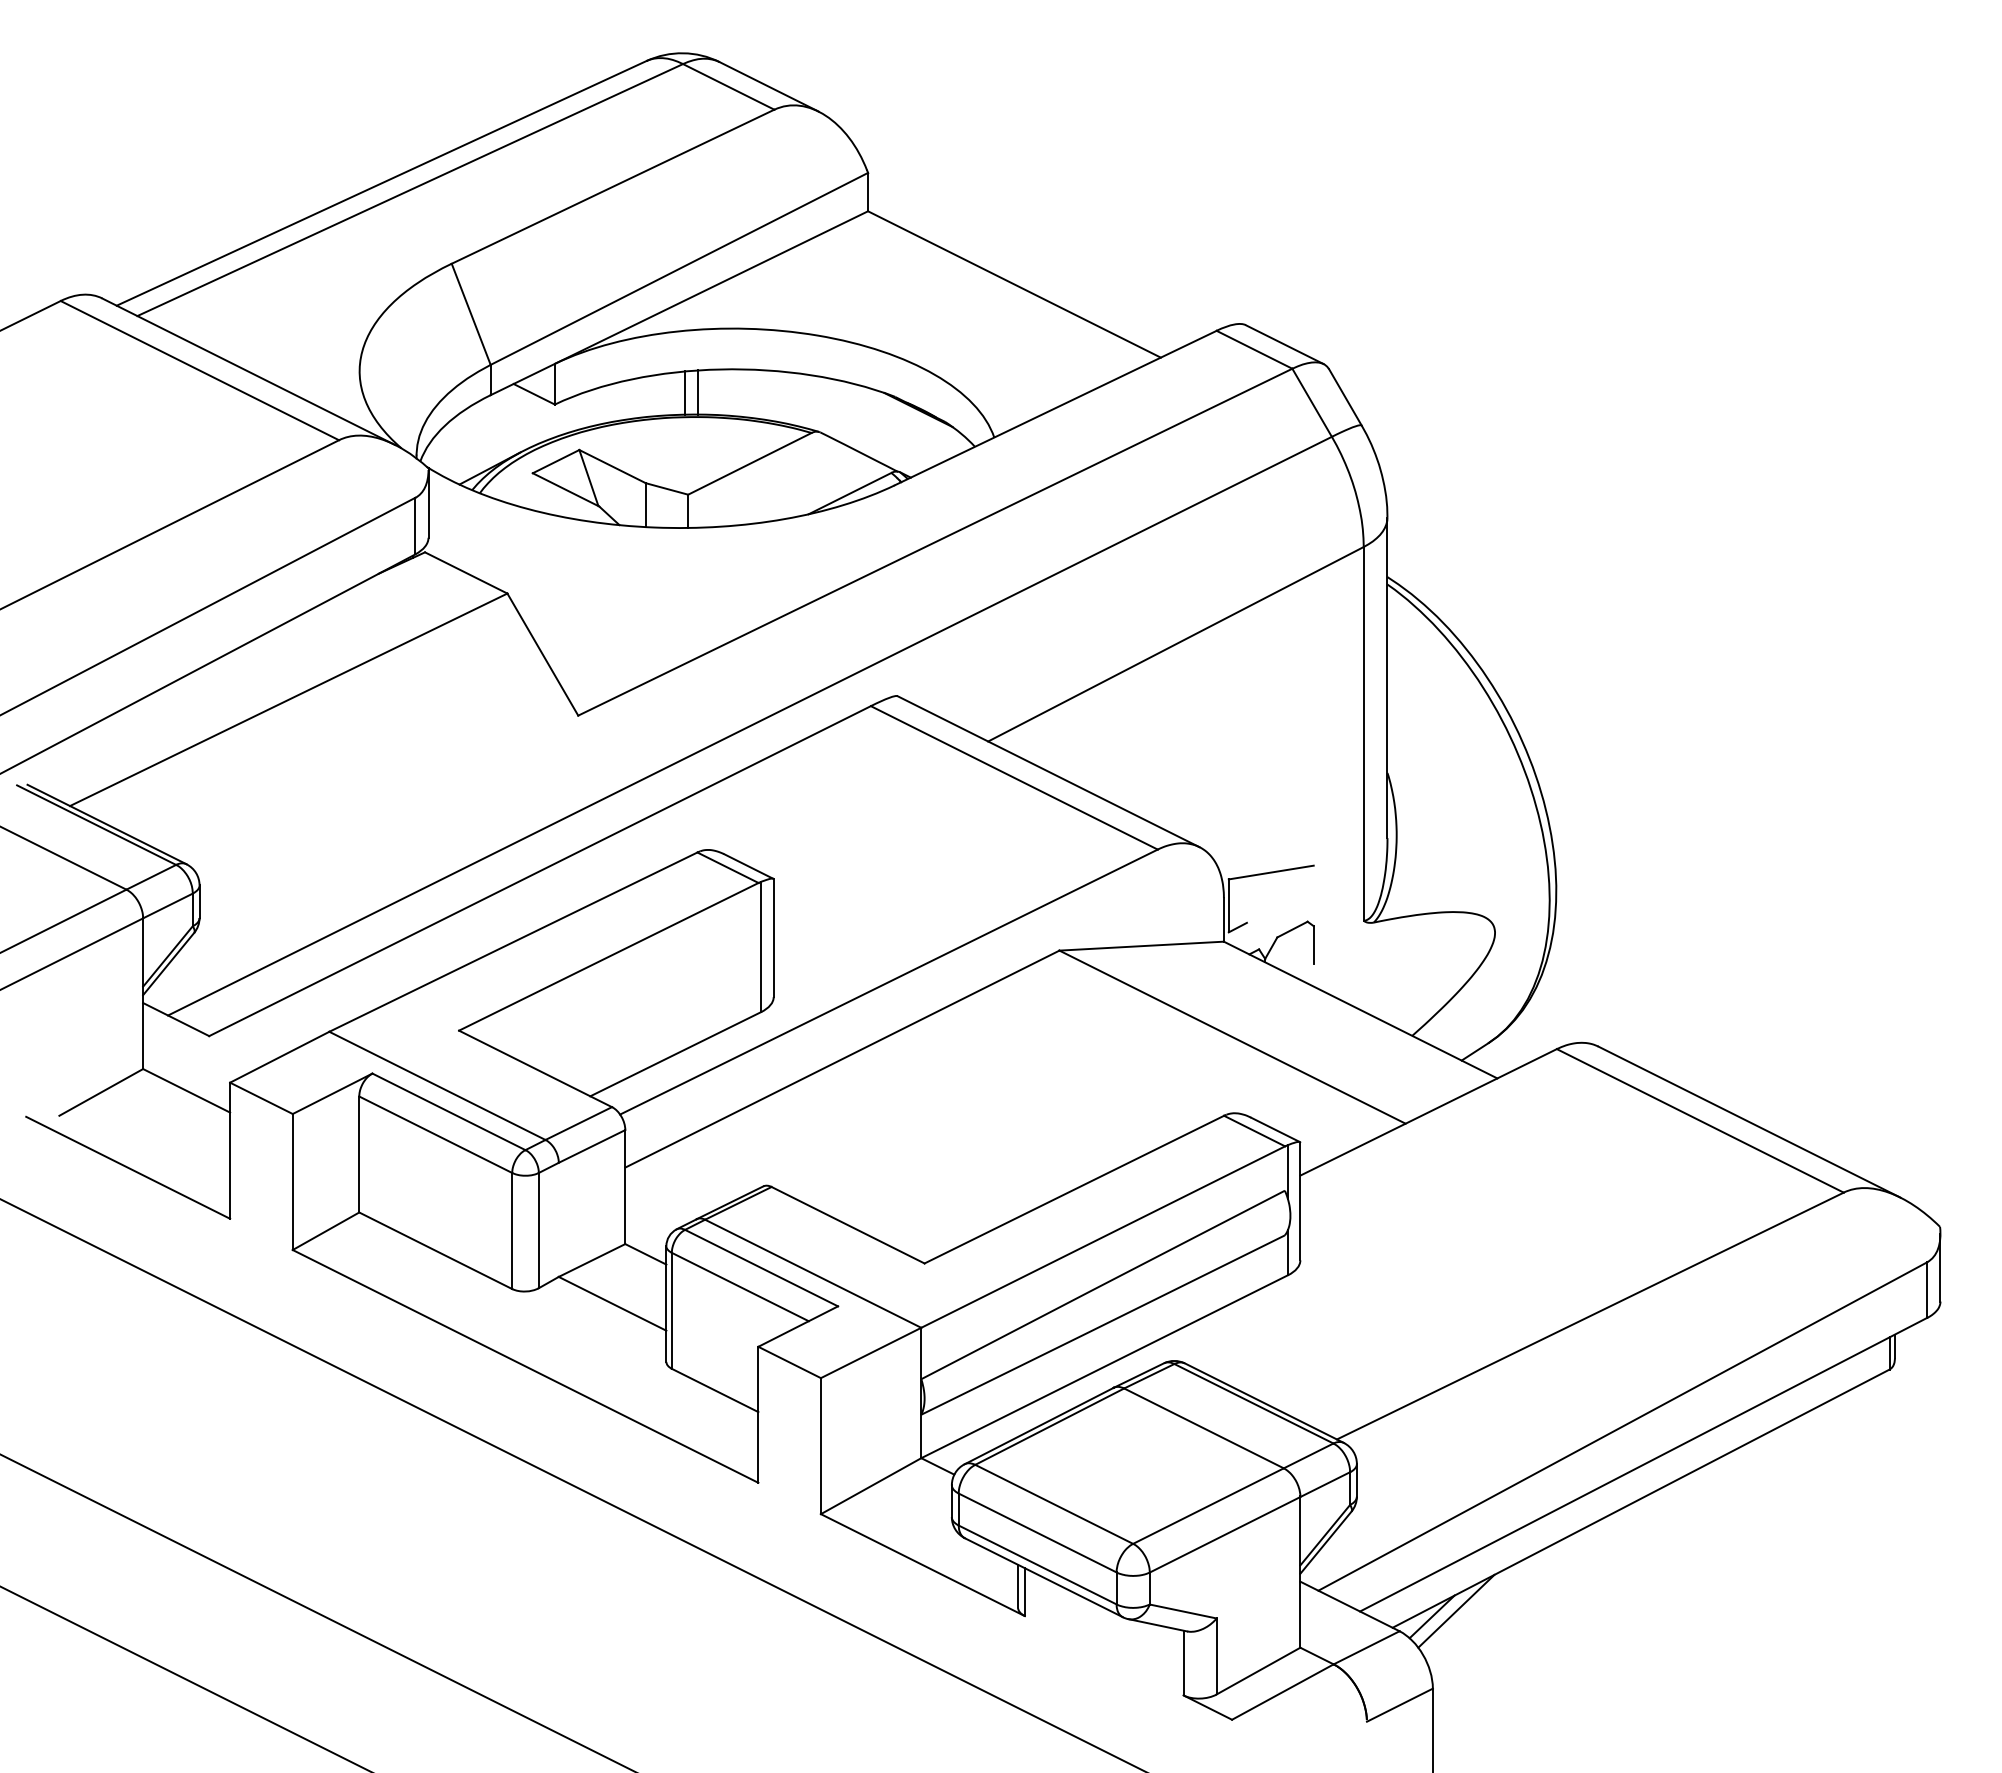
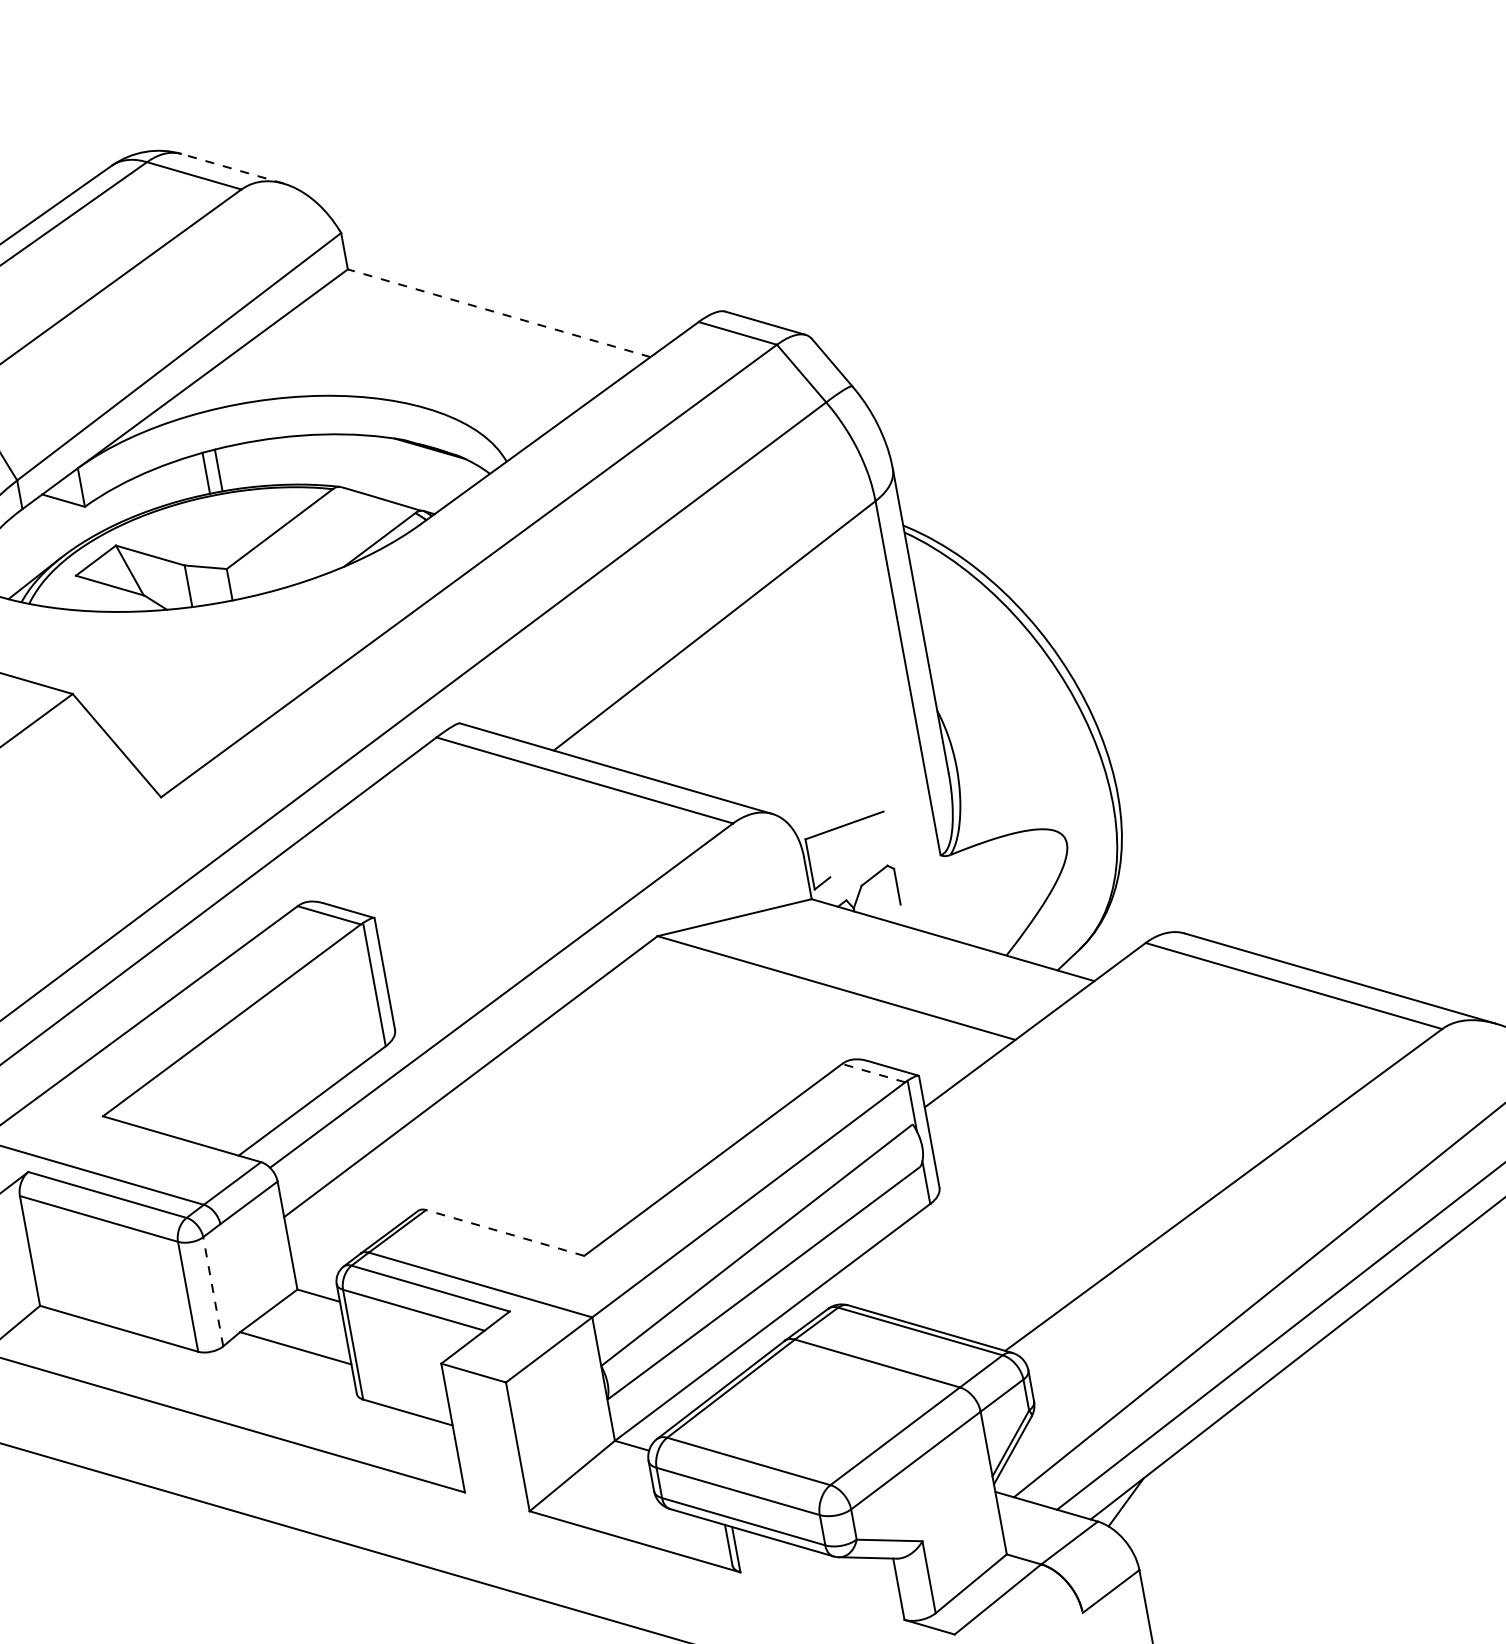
line: (768, 86) -> (231, 168), solid -> dashed
line: (1014, 284) -> (499, 313), solid -> dashed
line: (1254, 1130) -> (873, 1072), solid -> dashed
line: (847, 1225) -> (504, 1233), solid -> dashed
line: (538, 1230) -> (212, 1291), solid -> dashed
line: (1456, 1610) -> (1148, 1492), removed

